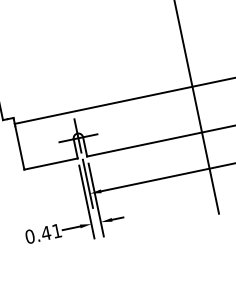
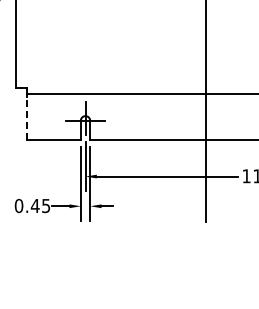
line: (20, 148) -> (27, 118), solid -> dashed
text: (57, 231) -> (46, 206), 0.41 -> 0.45

